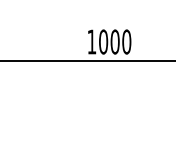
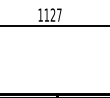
text: (114, 40) -> (52, 14), 1000 -> 1127

